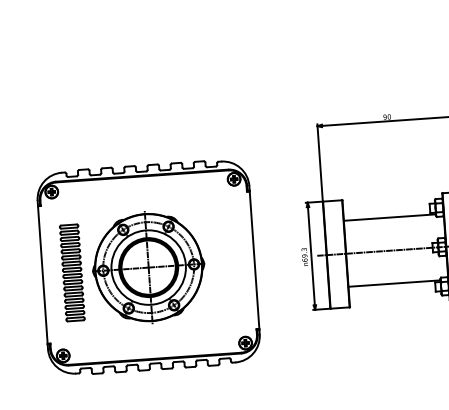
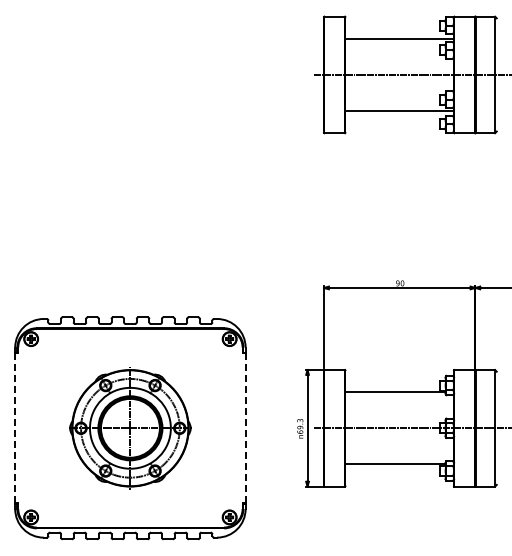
line: (254, 260) -> (245, 428), solid -> dashed
part: (72, 273) -> (47, 428), removed
line: (43, 275) -> (15, 428), solid -> dashed

